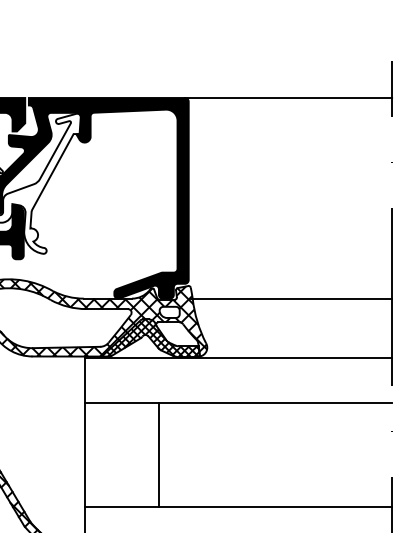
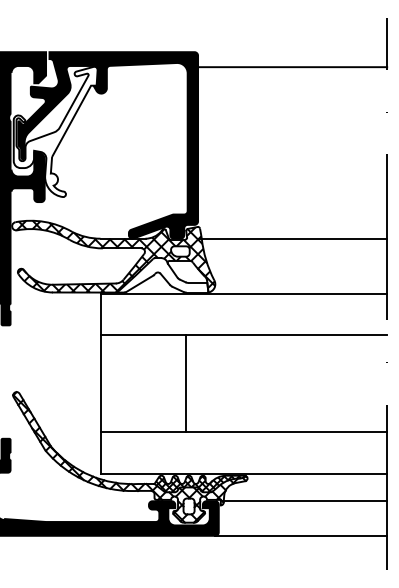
line: (288, 98) -> (290, 67), moved
hatch: (150, 338) -> (162, 275), removed
line: (159, 454) -> (186, 383), moved

